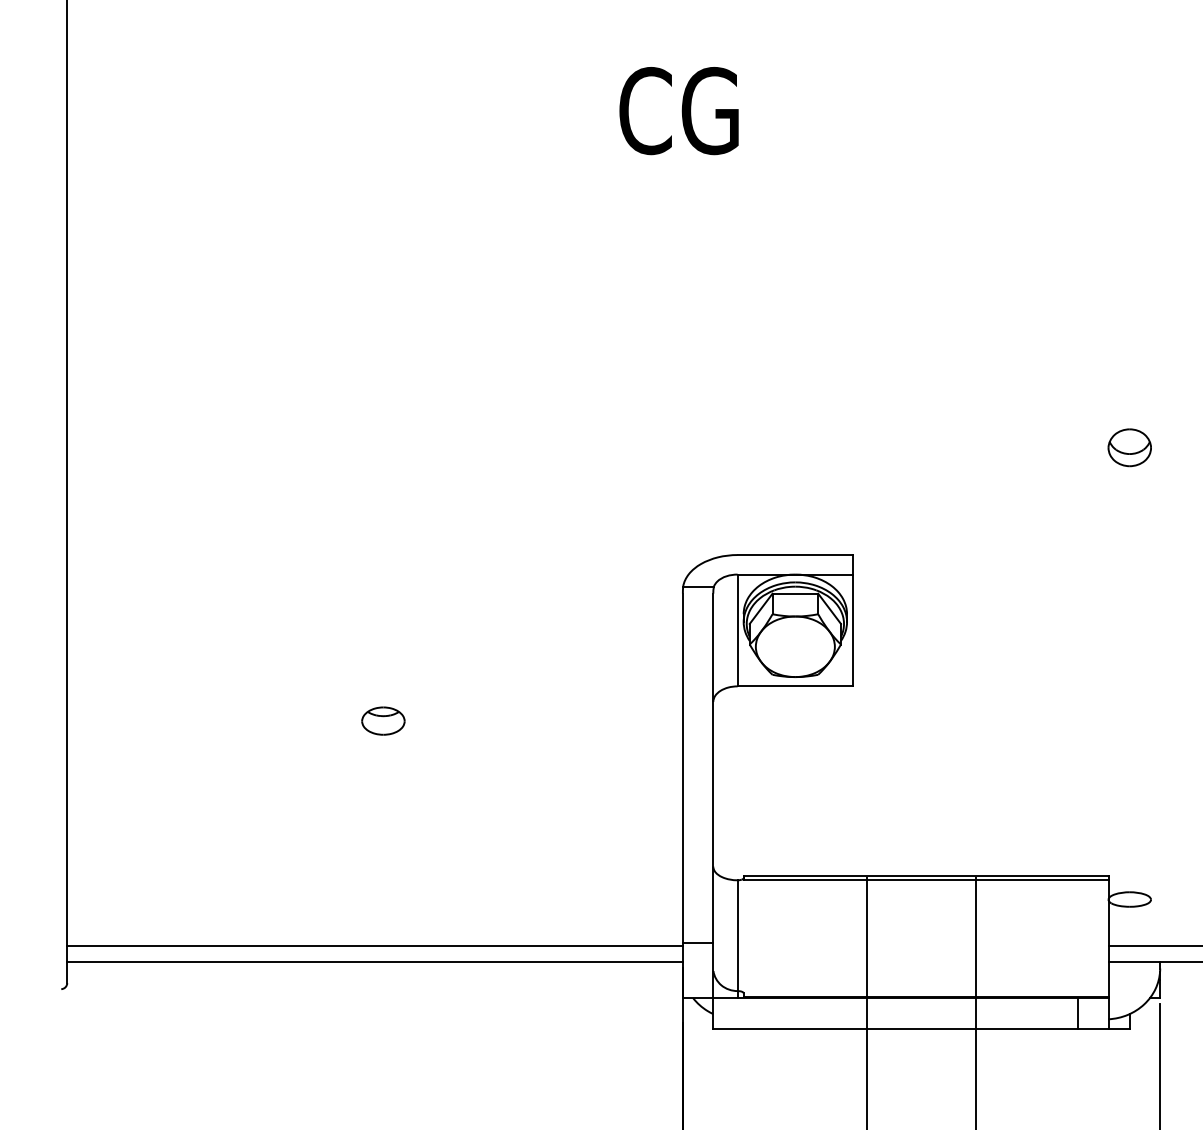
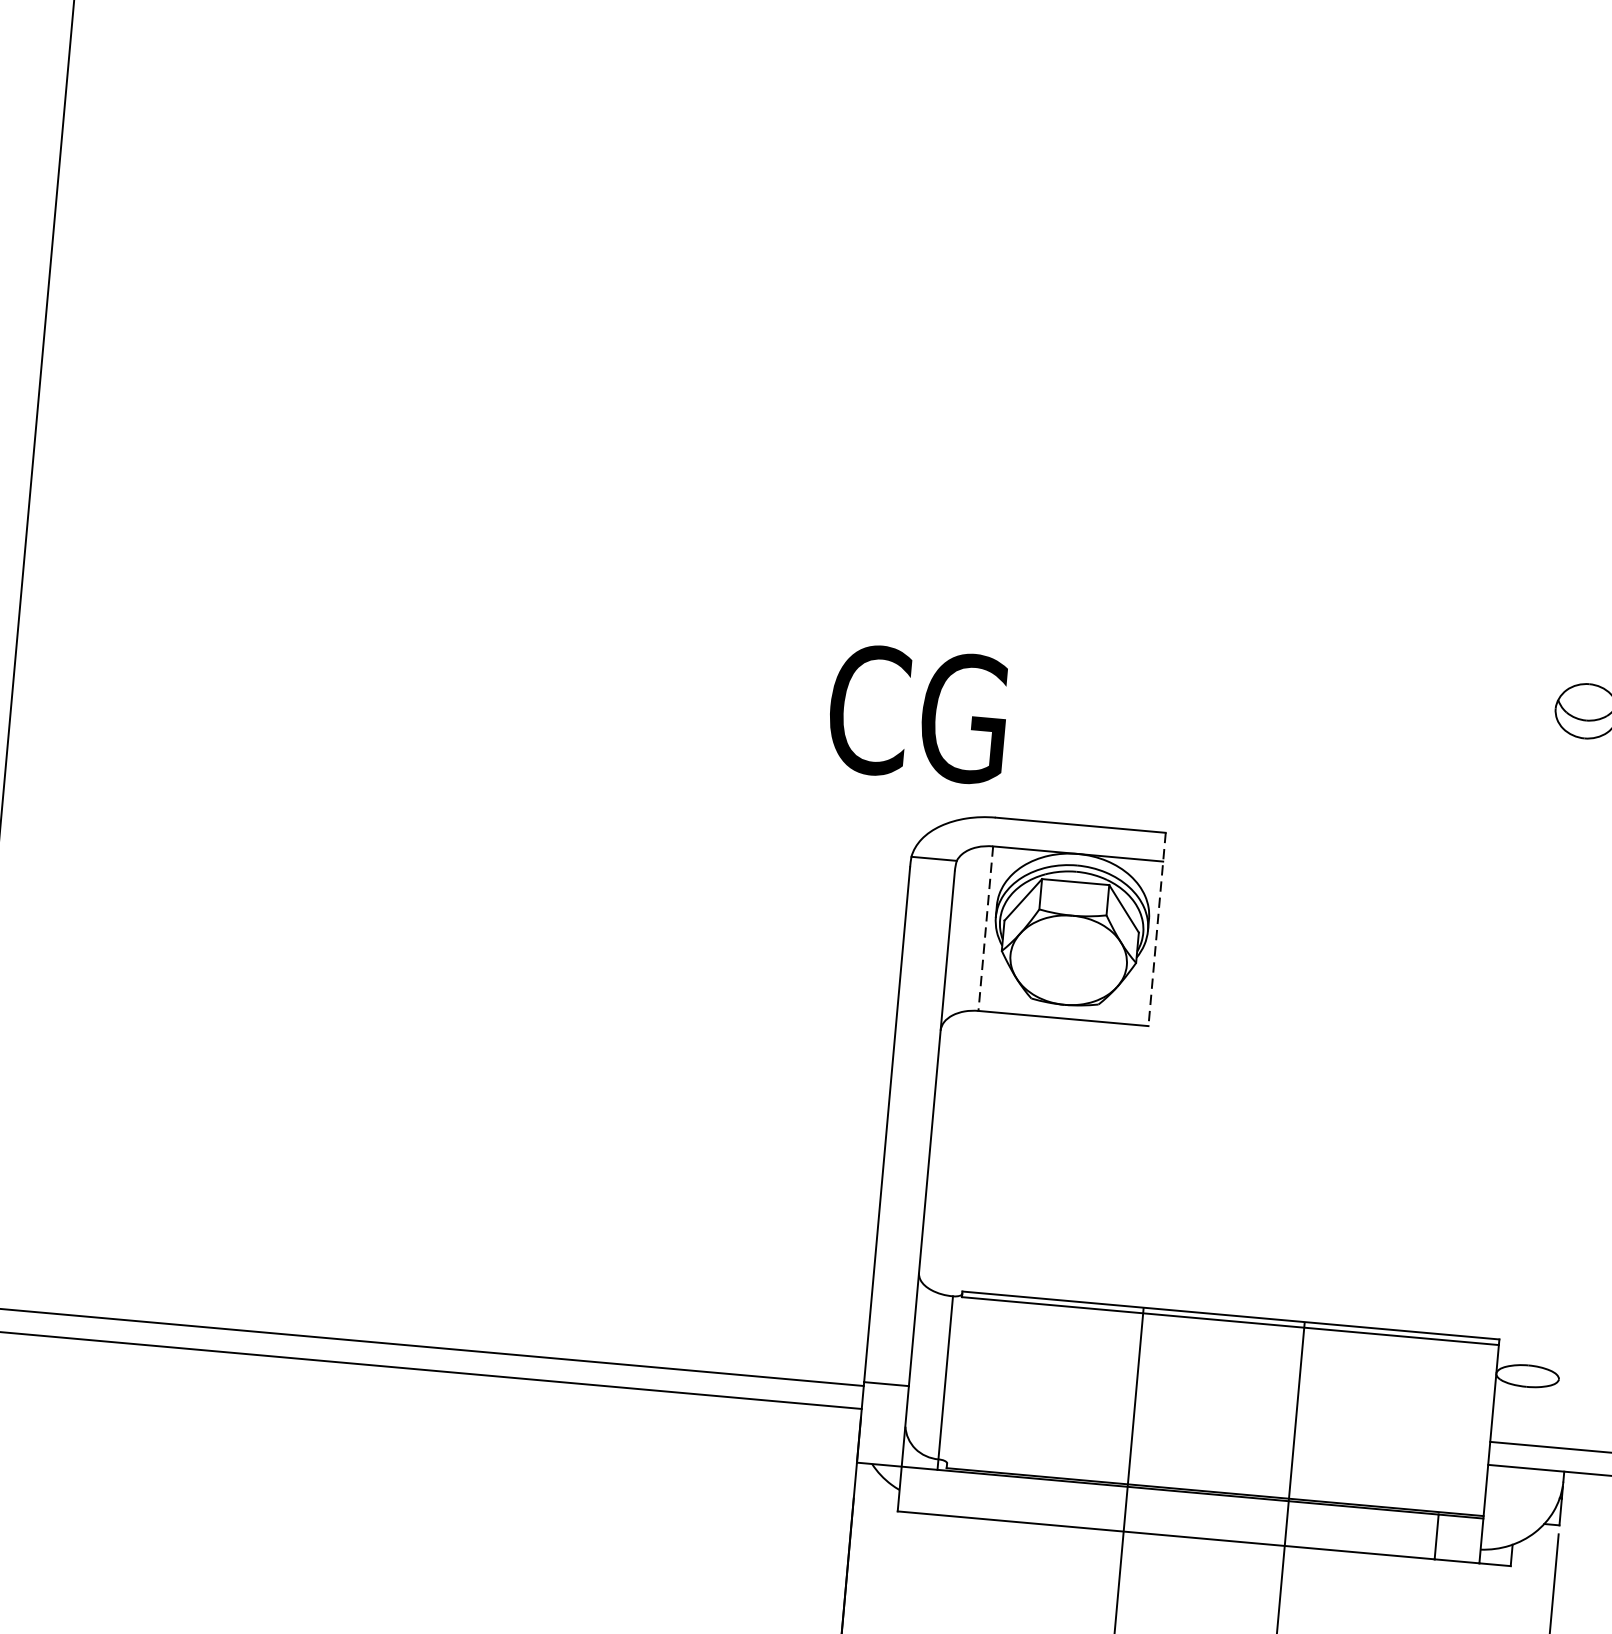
text: (678, 111) -> (917, 714), moved
line: (853, 620) -> (1157, 929), solid -> dashed
line: (737, 630) -> (985, 928), solid -> dashed
part: (383, 720) -> (452, 1014), removed

